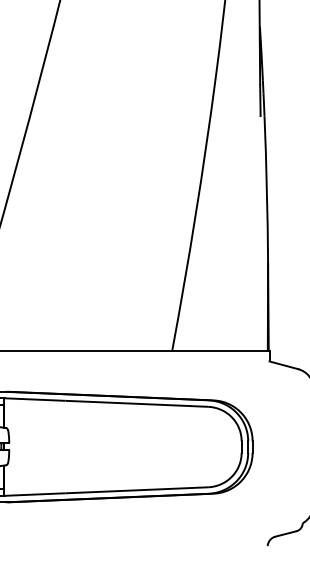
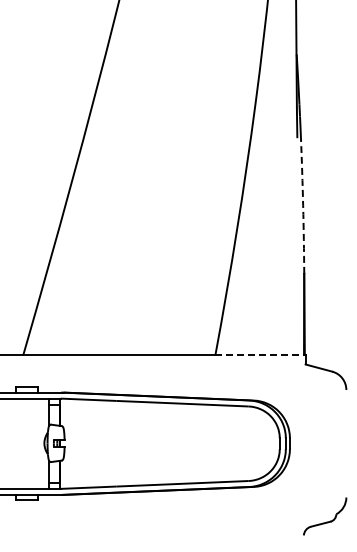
arc: (267, 189) -> (303, 205), solid -> dashed
line: (220, 350) -> (260, 354), solid -> dashed

